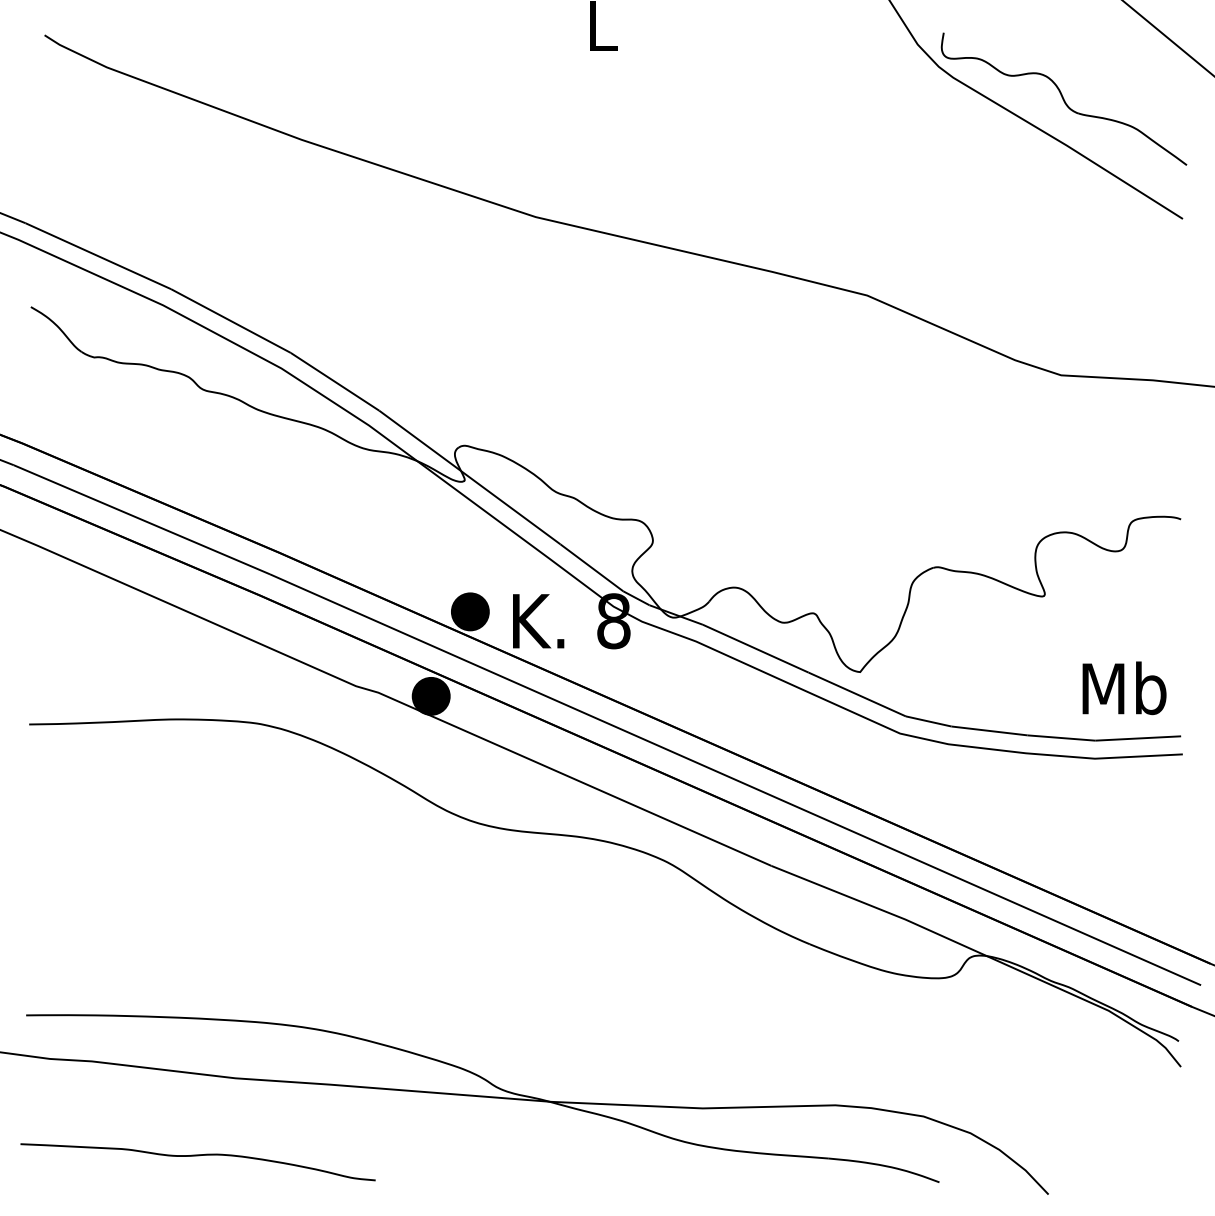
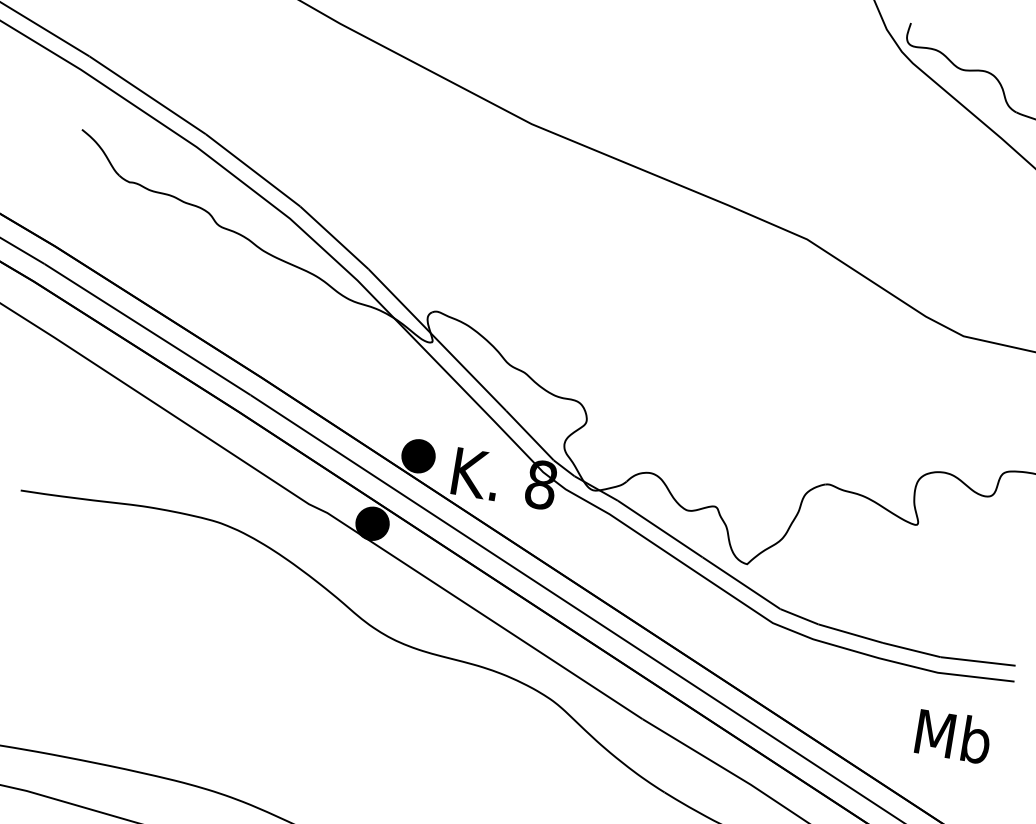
text: (1124, 688) -> (953, 736), moved

